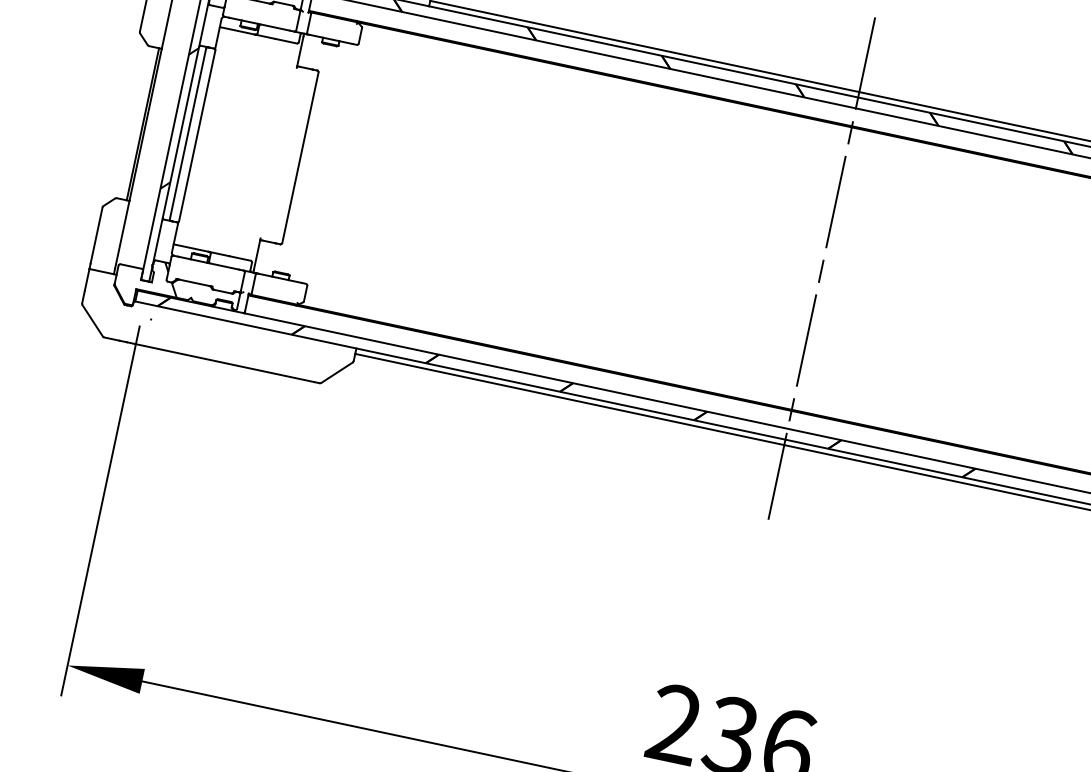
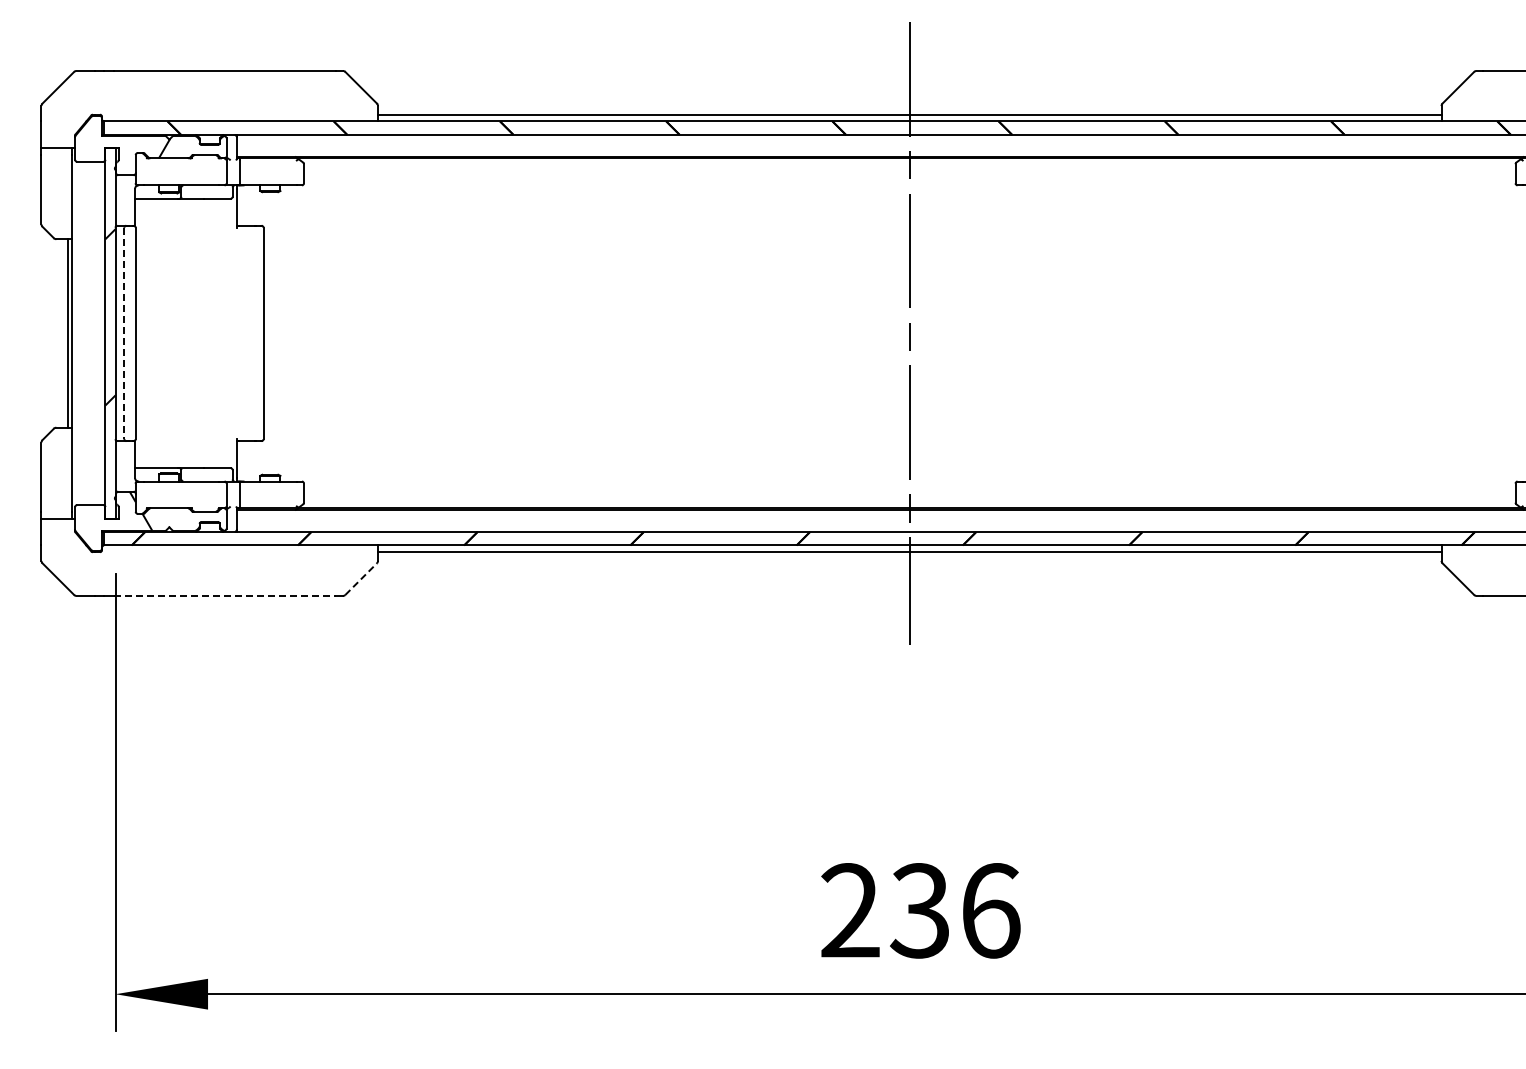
line: (188, 133) -> (124, 333), solid -> dashed
line: (224, 362) -> (225, 595), solid -> dashed
line: (337, 372) -> (361, 578), solid -> dashed

